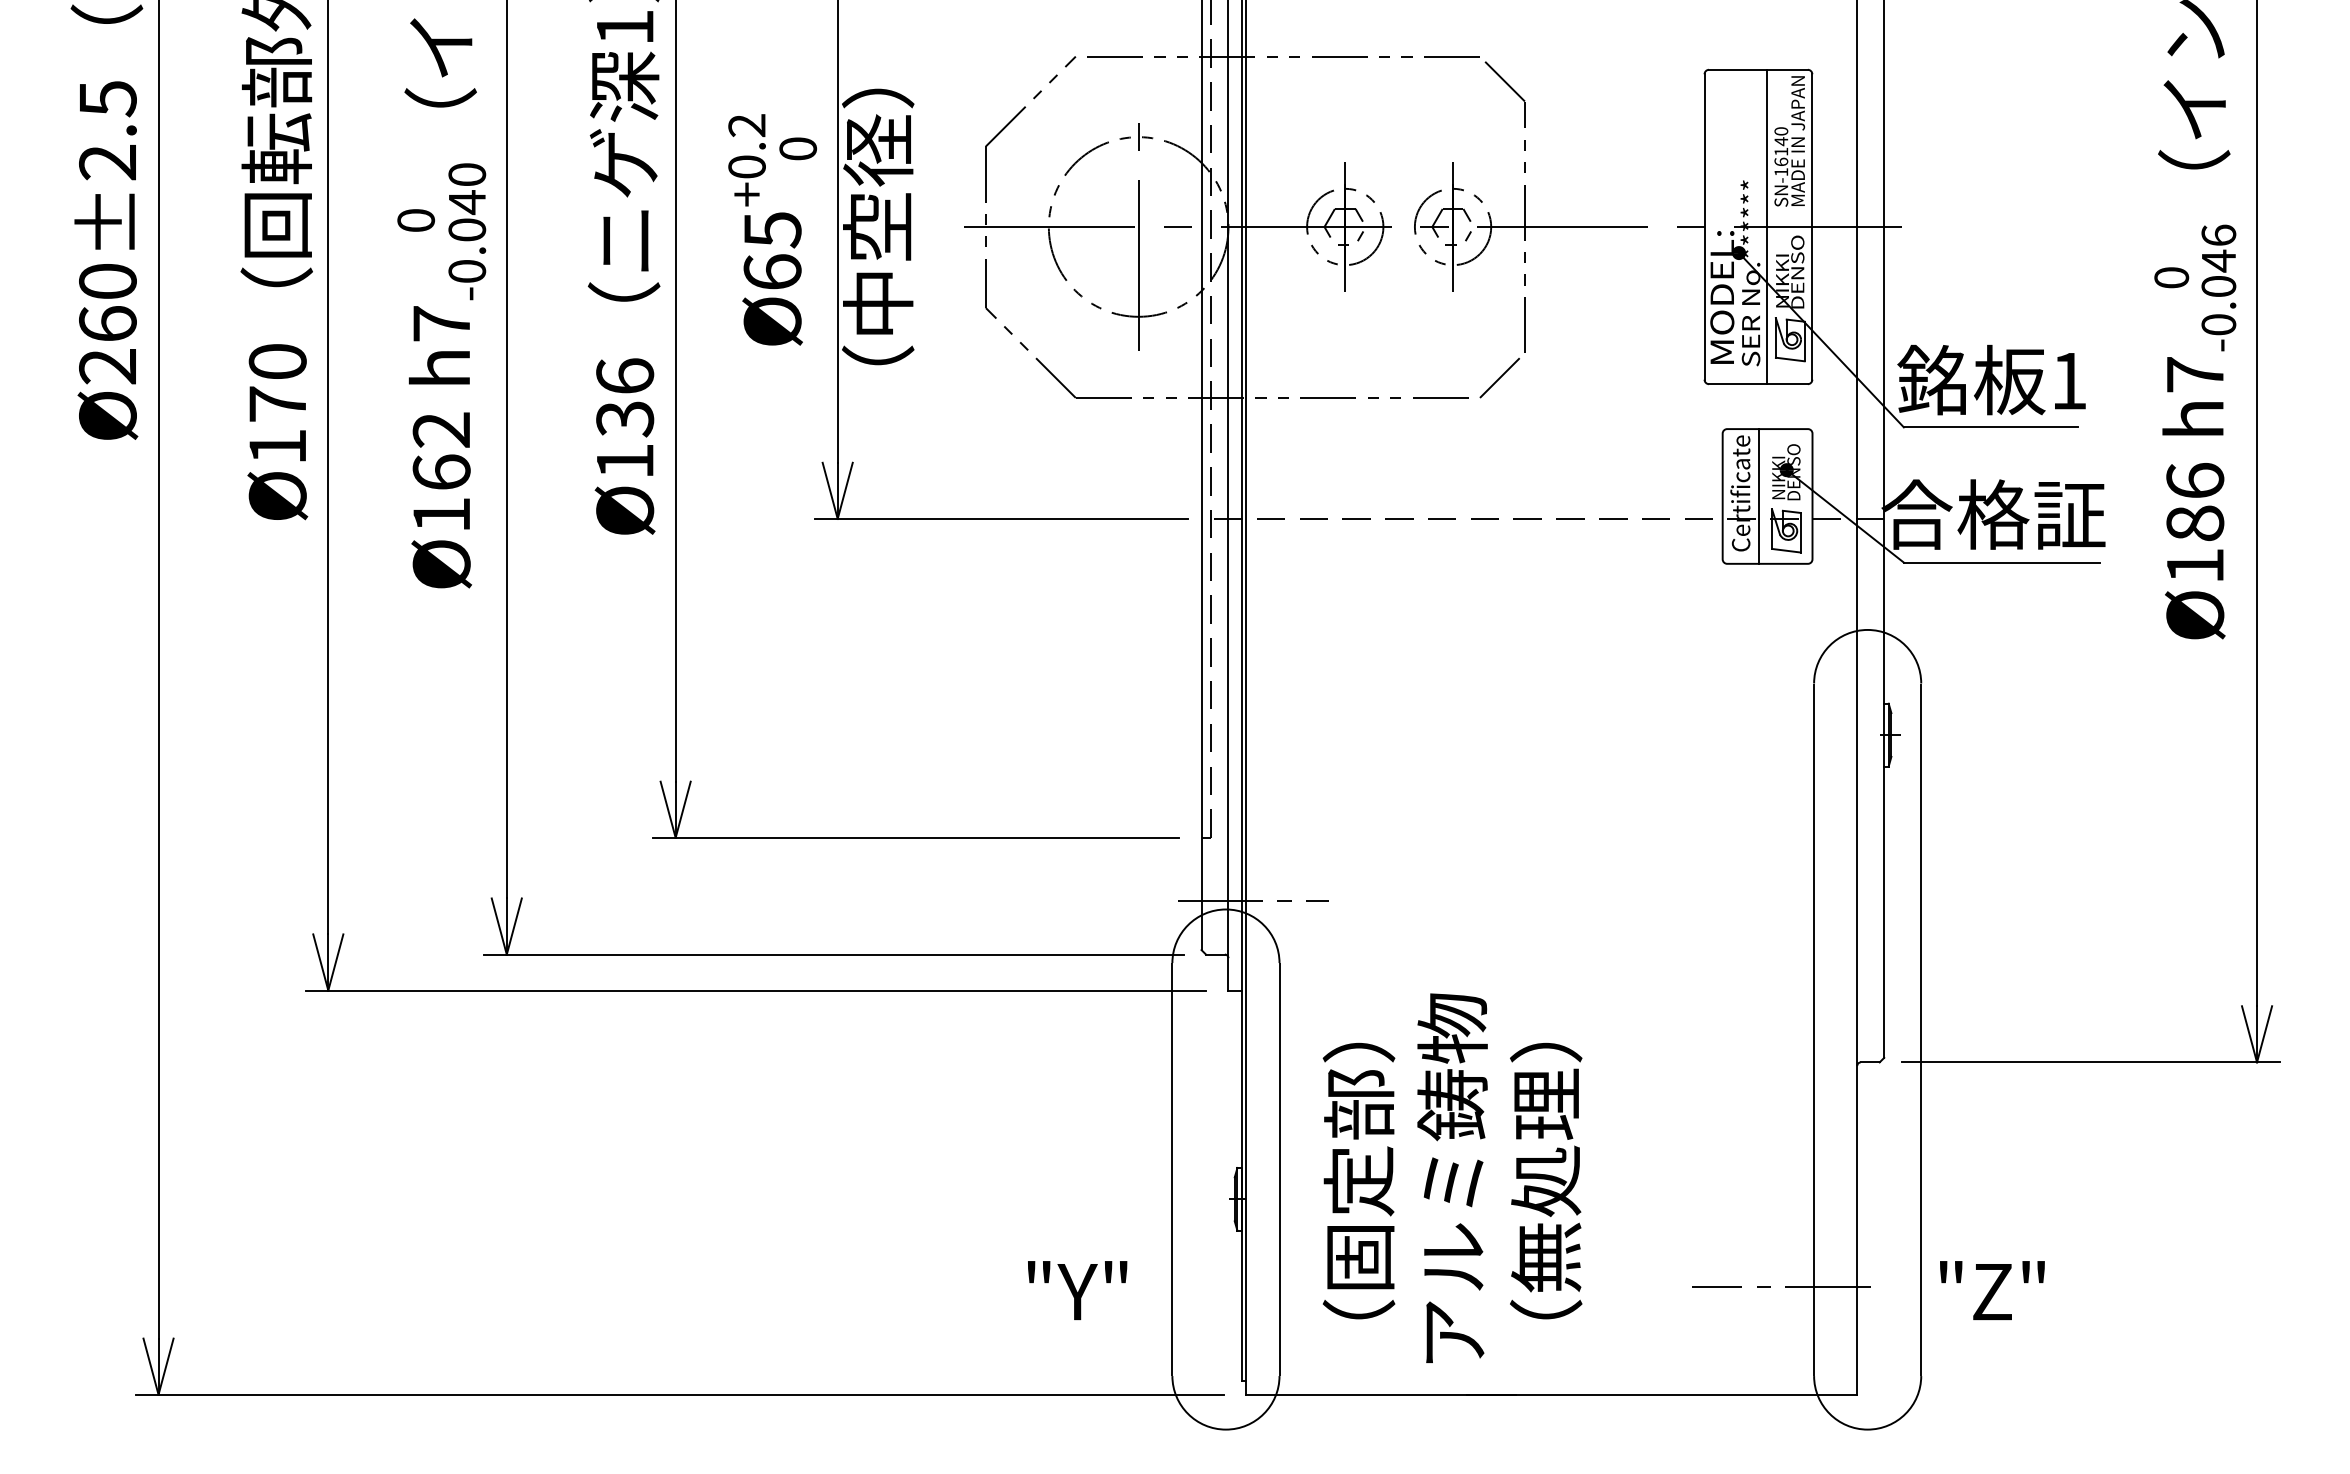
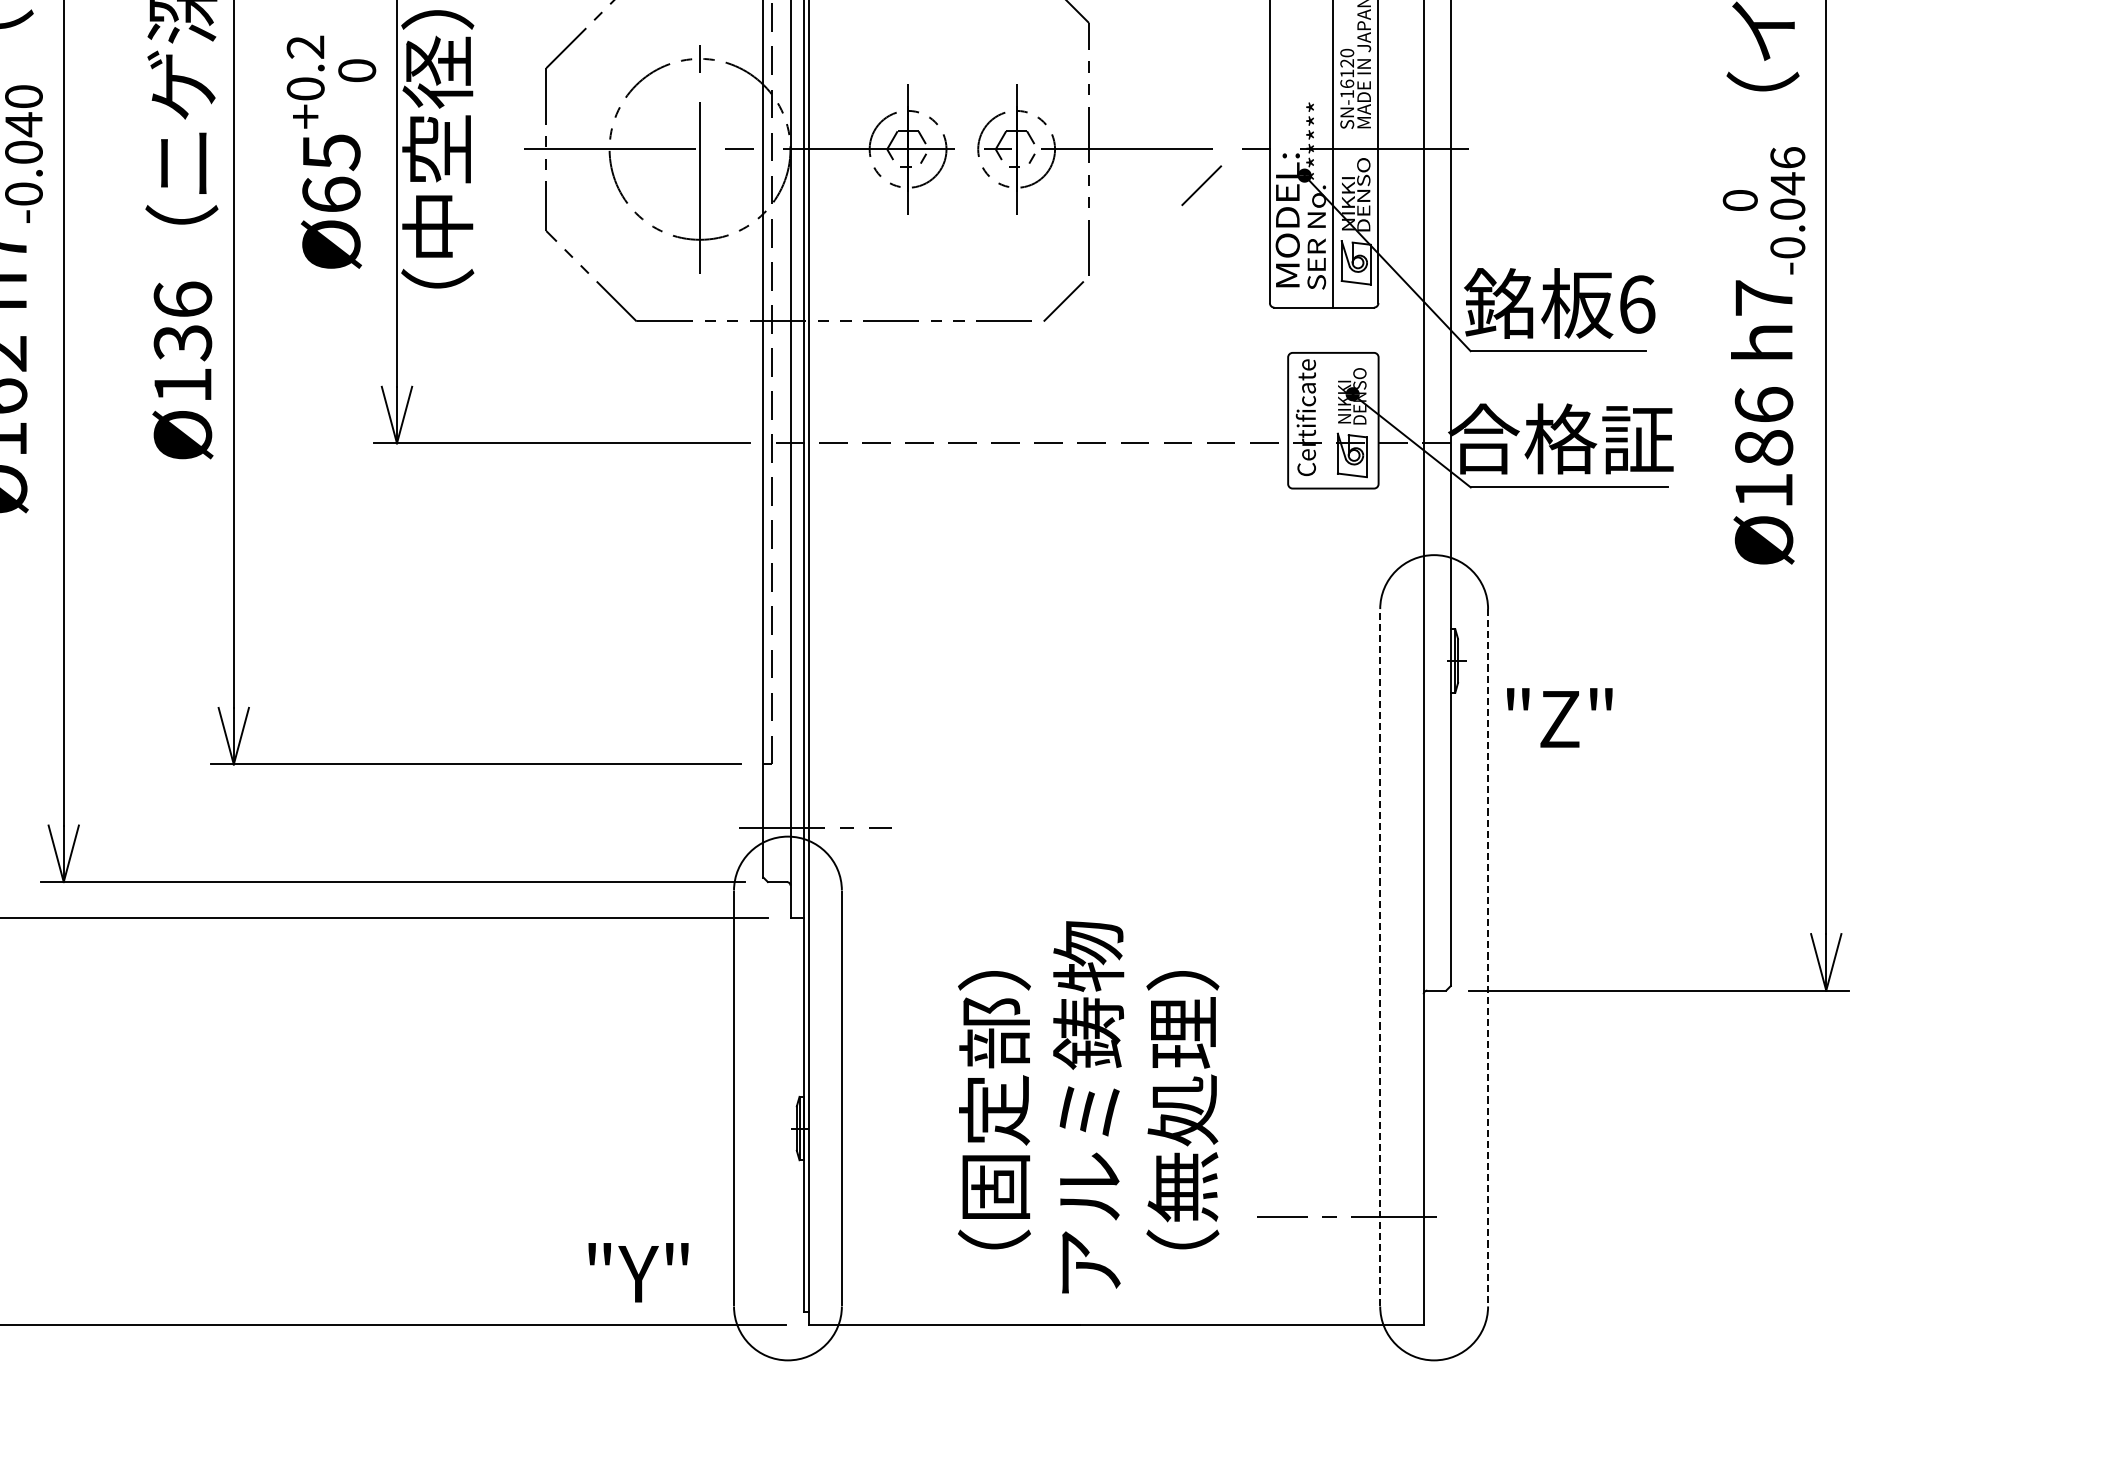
text: (1781, 141) -> (1347, 63), SN-16140 -> SN-16120
line: (1636, 263) -> (1201, 186), added
text: (2069, 381) -> (1637, 304), 1 -> 6
line: (1758, 496) -> (1324, 420), removed
line: (1814, 1029) -> (1380, 957), solid -> dashed
line: (1921, 1030) -> (1488, 958), solid -> dashed
text: (1452, 1177) -> (1088, 1106), moved
text: (1077, 1290) -> (638, 1272), moved
text: (1992, 1290) -> (1559, 717), moved

